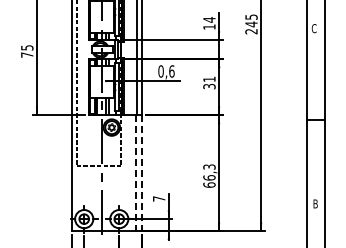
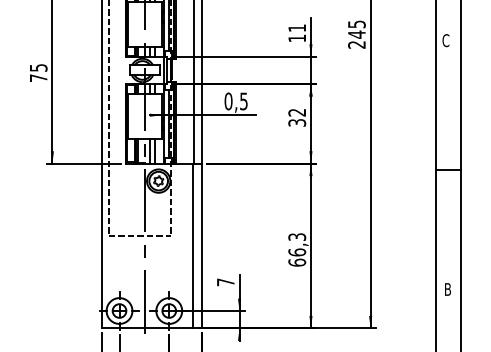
text: (209, 19) -> (297, 27), 14 -> 11
text: (171, 71) -> (243, 101), 0,6 -> 0,5
text: (209, 79) -> (297, 112), 31 -> 32
line: (136, 173) -> (193, 246), dashed -> solid
line: (142, 173) -> (202, 246), dashed -> solid

